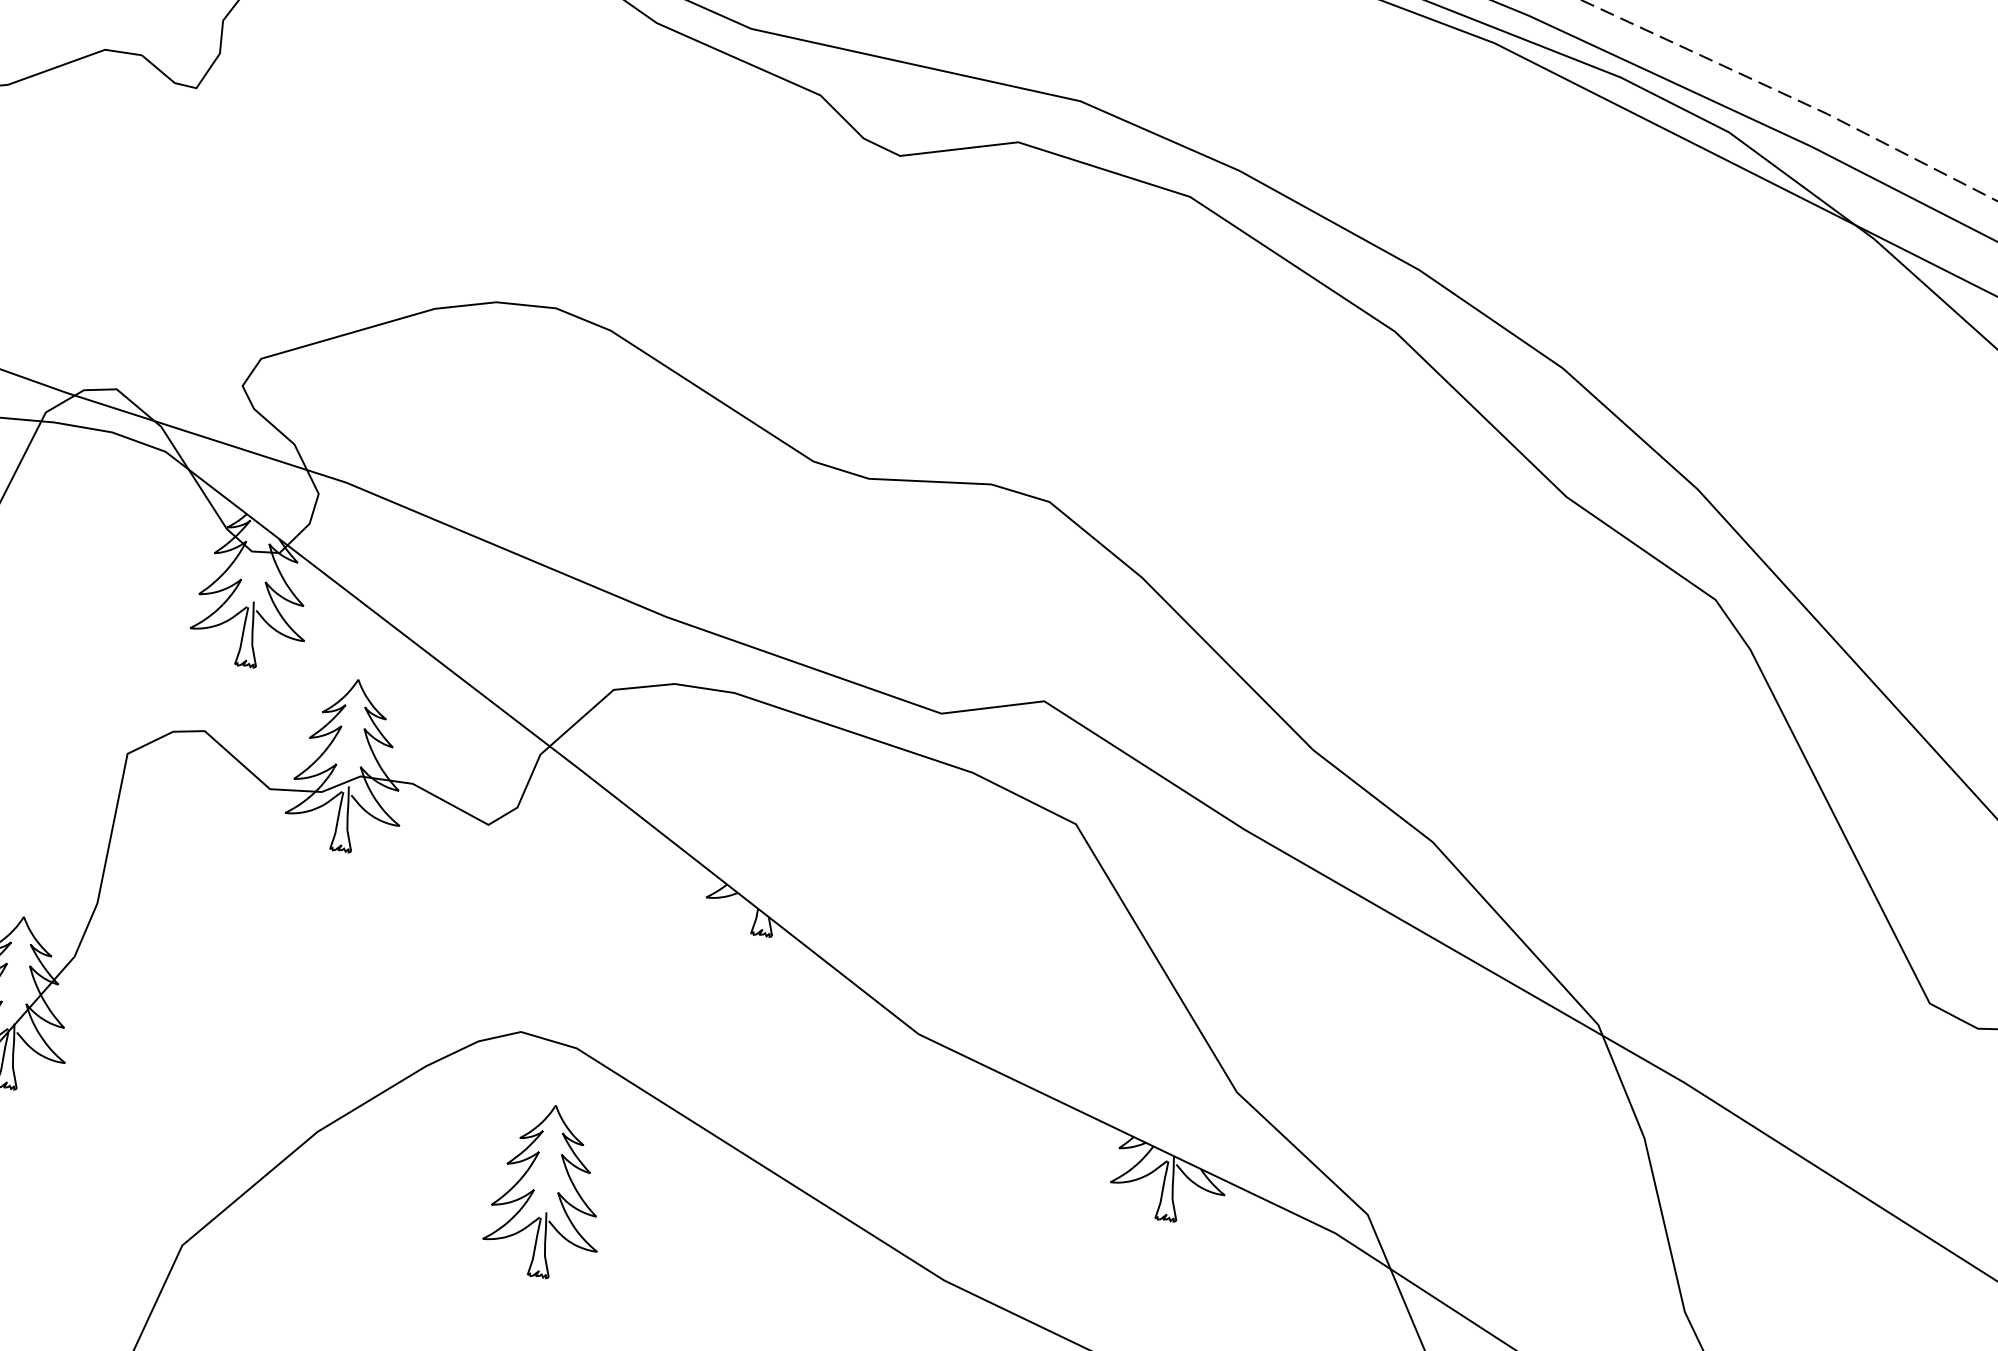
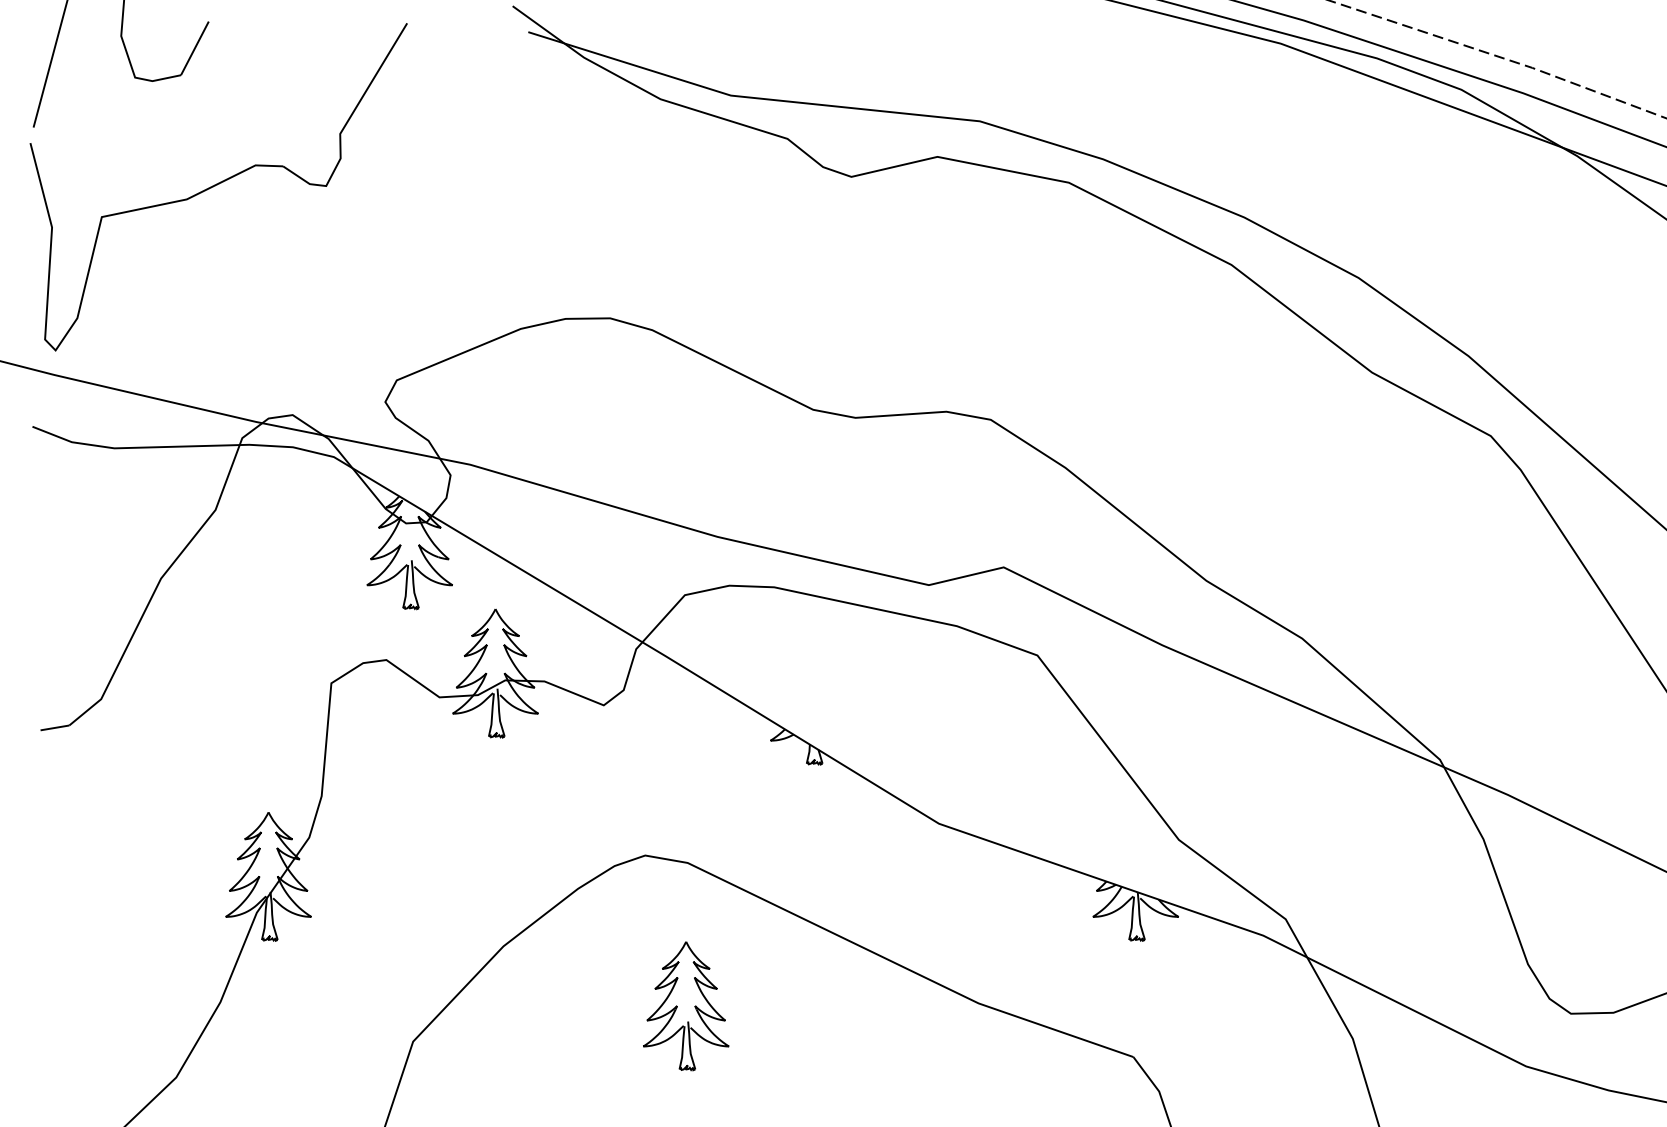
part: (546, 1191) -> (686, 1006), moved

